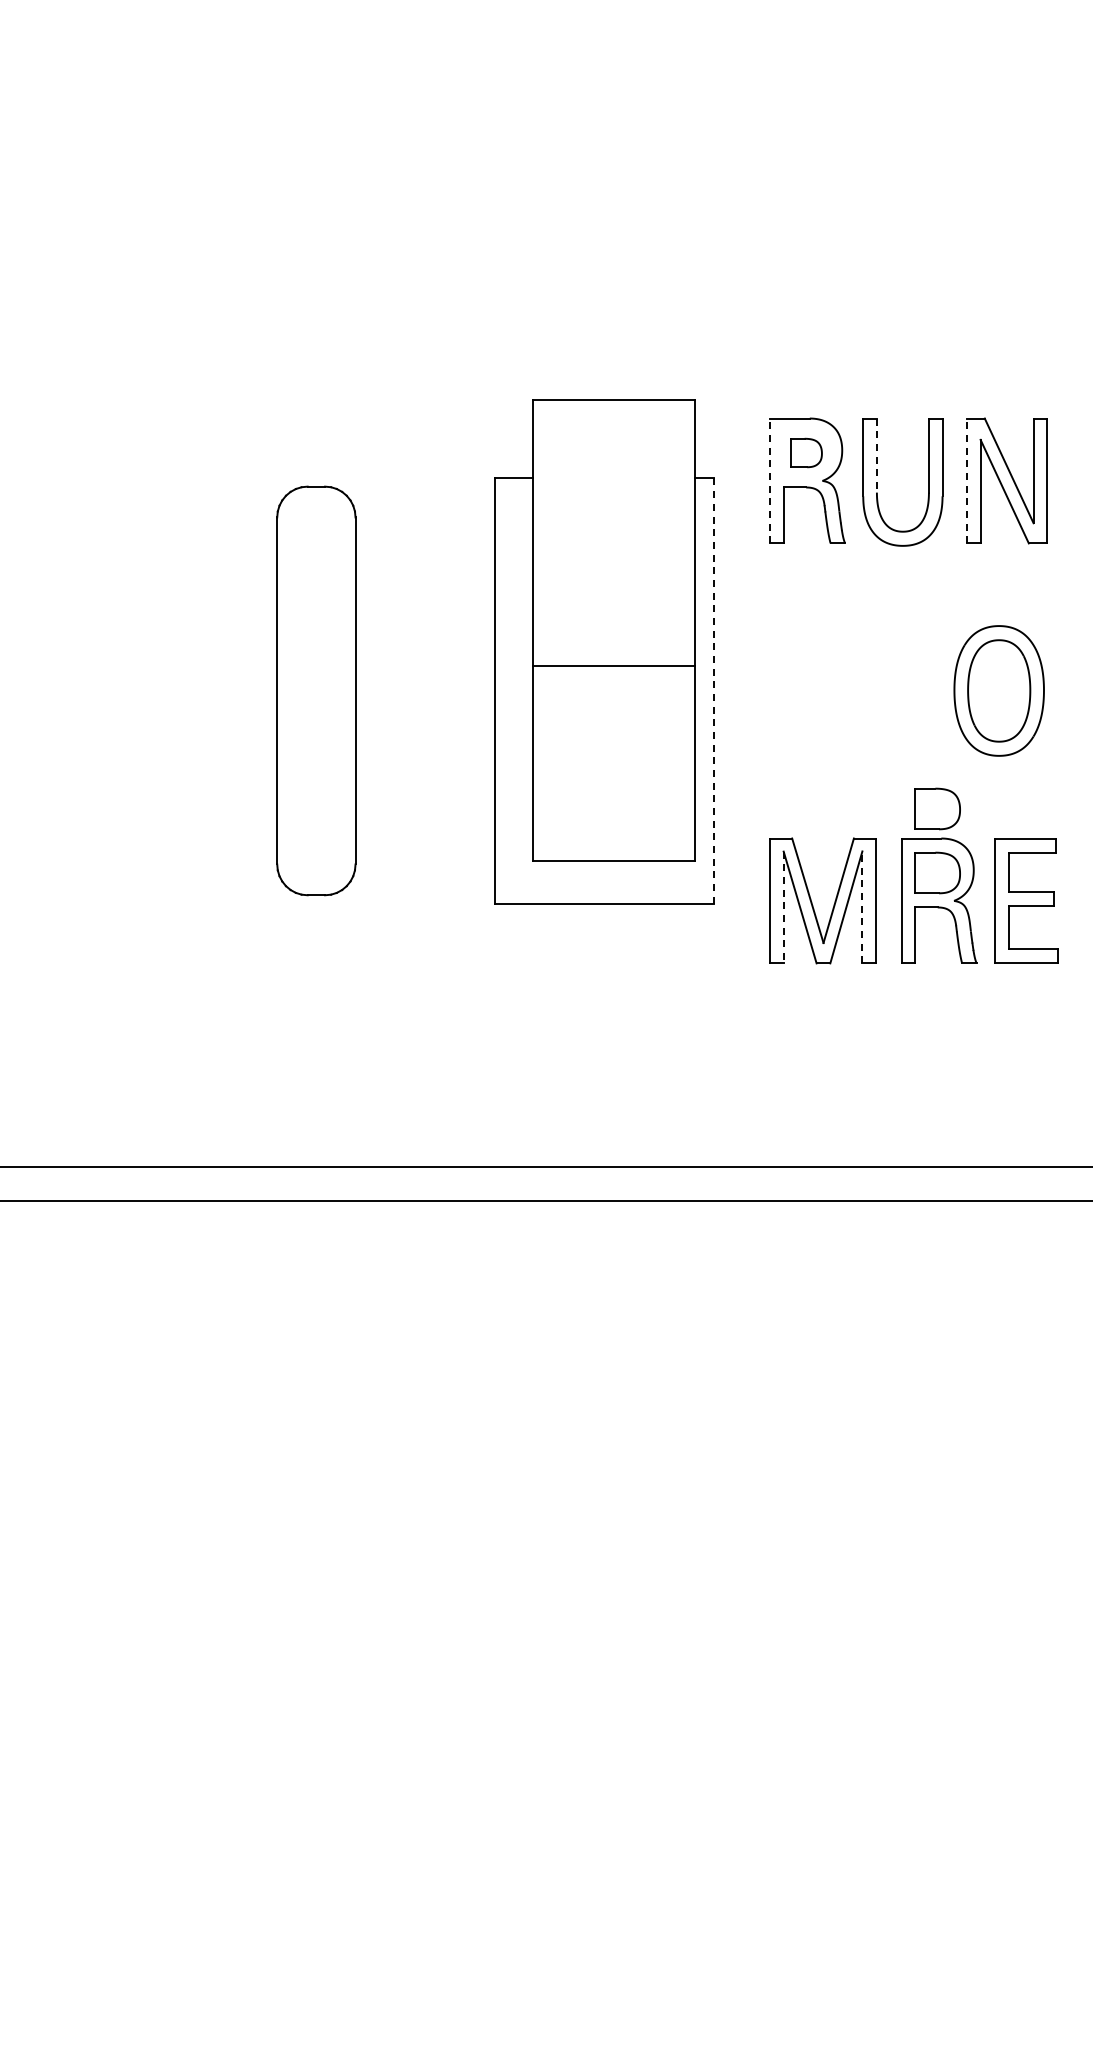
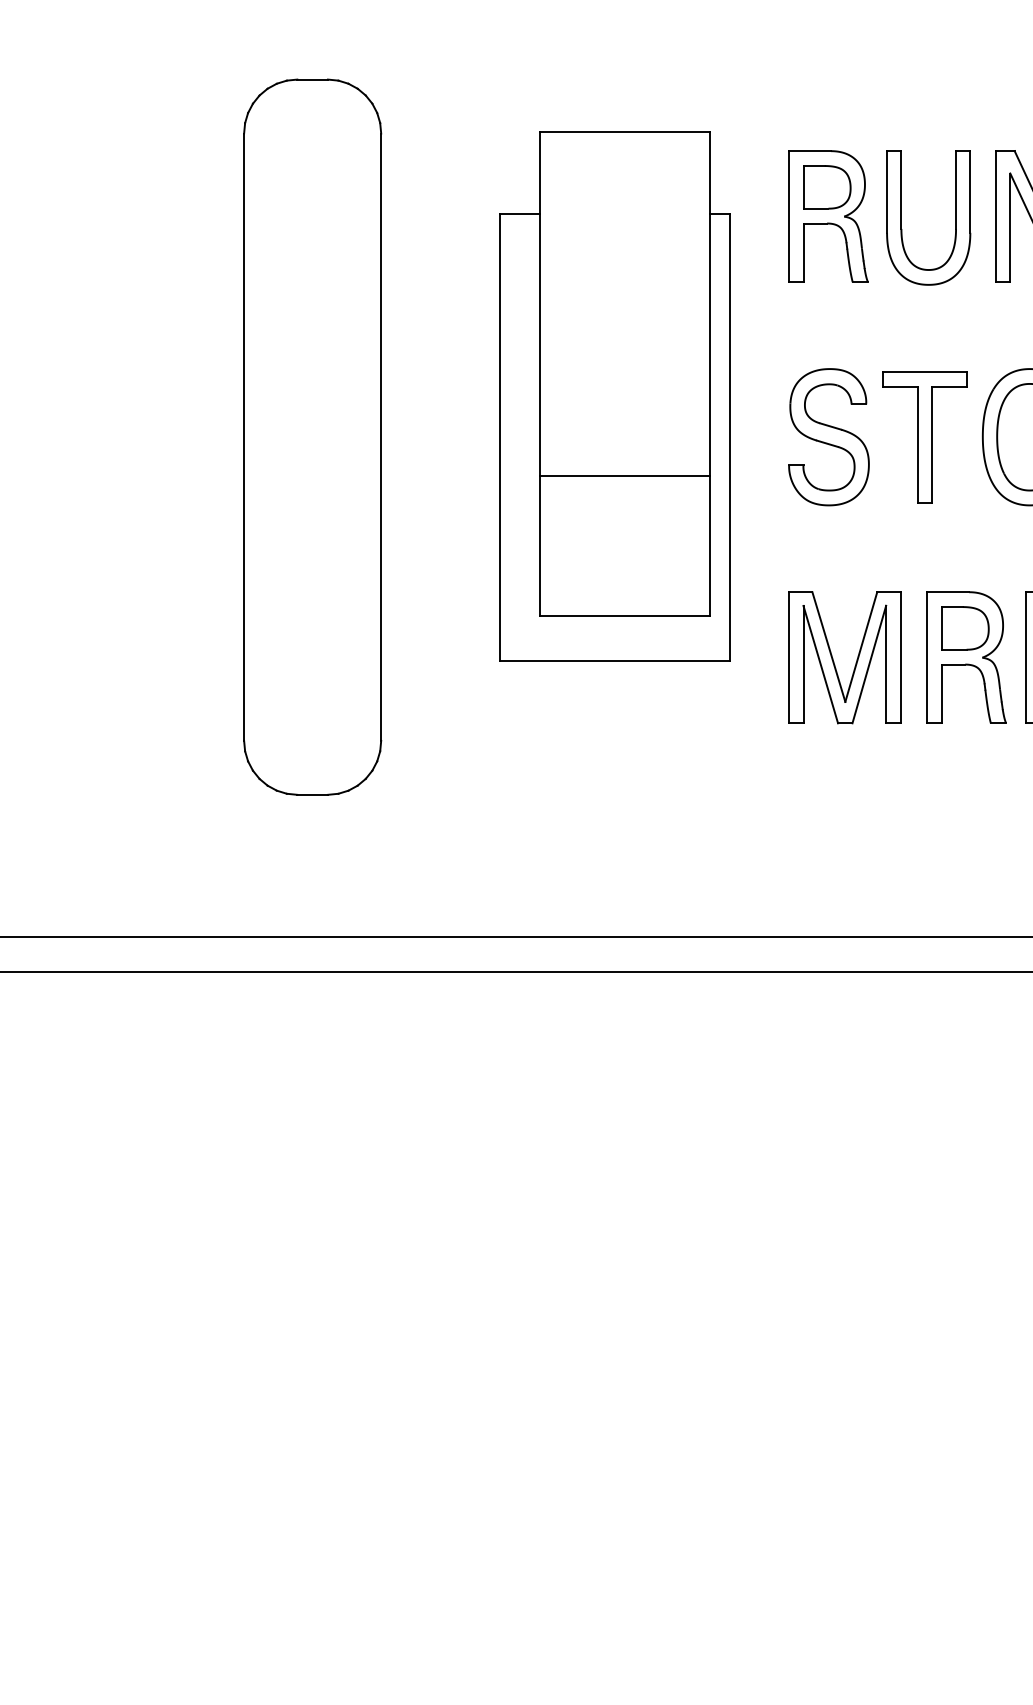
part: (806, 452) -> (827, 186), size x1.43
line: (876, 456) -> (900, 191), dashed -> solid
line: (770, 480) -> (789, 216), dashed -> solid
line: (967, 480) -> (996, 216), dashed -> solid
line: (613, 665) -> (624, 475), moved
part: (316, 690) -> (312, 436), size x1.67
line: (713, 690) -> (729, 436), dashed -> solid
part: (807, 690) -> (828, 436), added
part: (899, 690) -> (925, 436), added
part: (937, 808) -> (965, 560), removed
line: (783, 907) -> (803, 664), dashed -> solid
line: (862, 907) -> (886, 664), dashed -> solid

